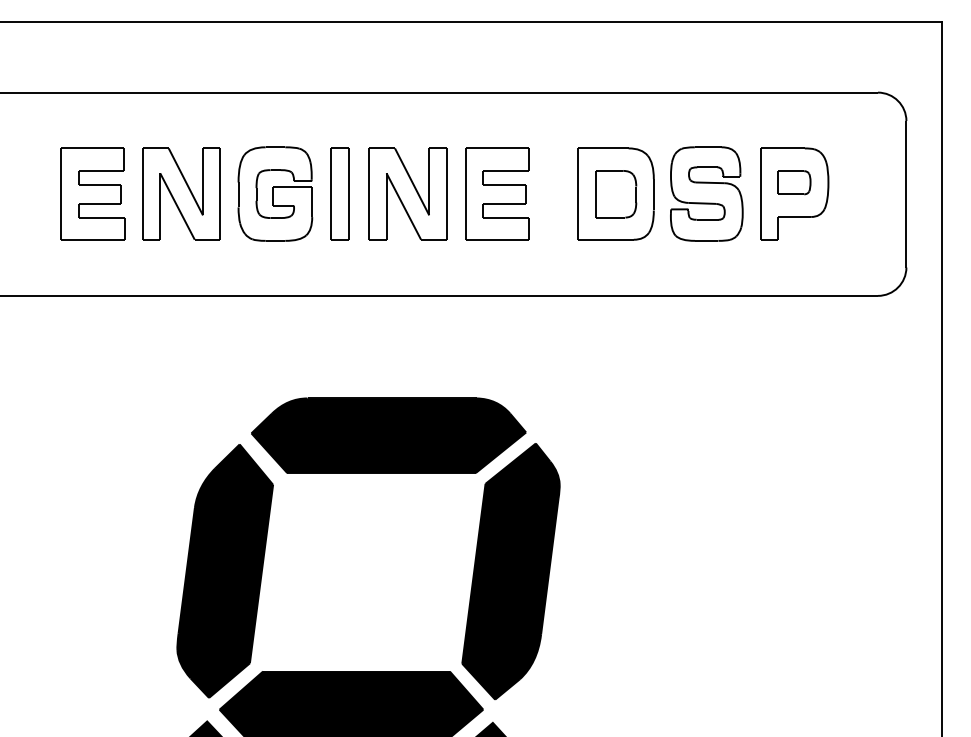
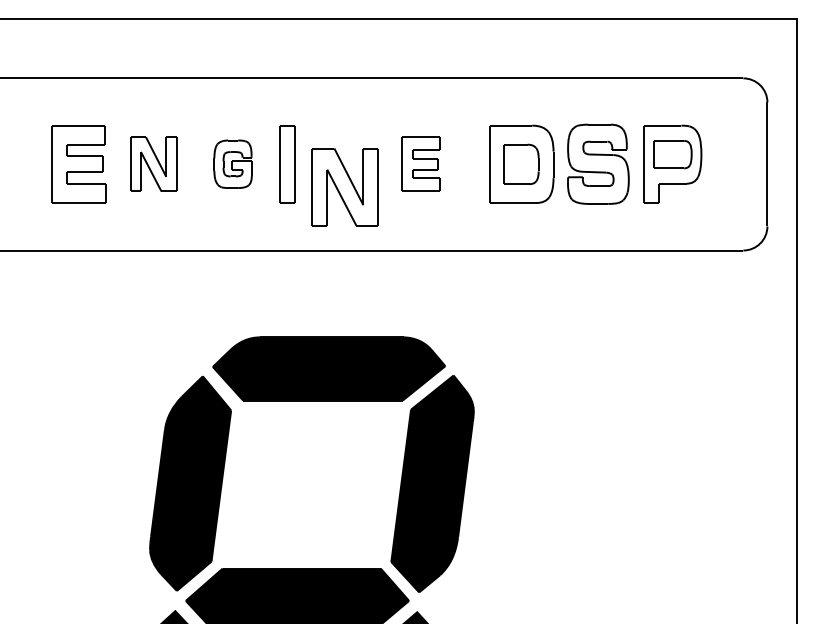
part: (794, 182) -> (672, 154), size x1.4
part: (181, 193) -> (153, 163), size x0.7
part: (275, 193) -> (233, 163), size x0.6
part: (407, 193) -> (344, 186), moved
part: (497, 193) -> (421, 163), size x0.7

